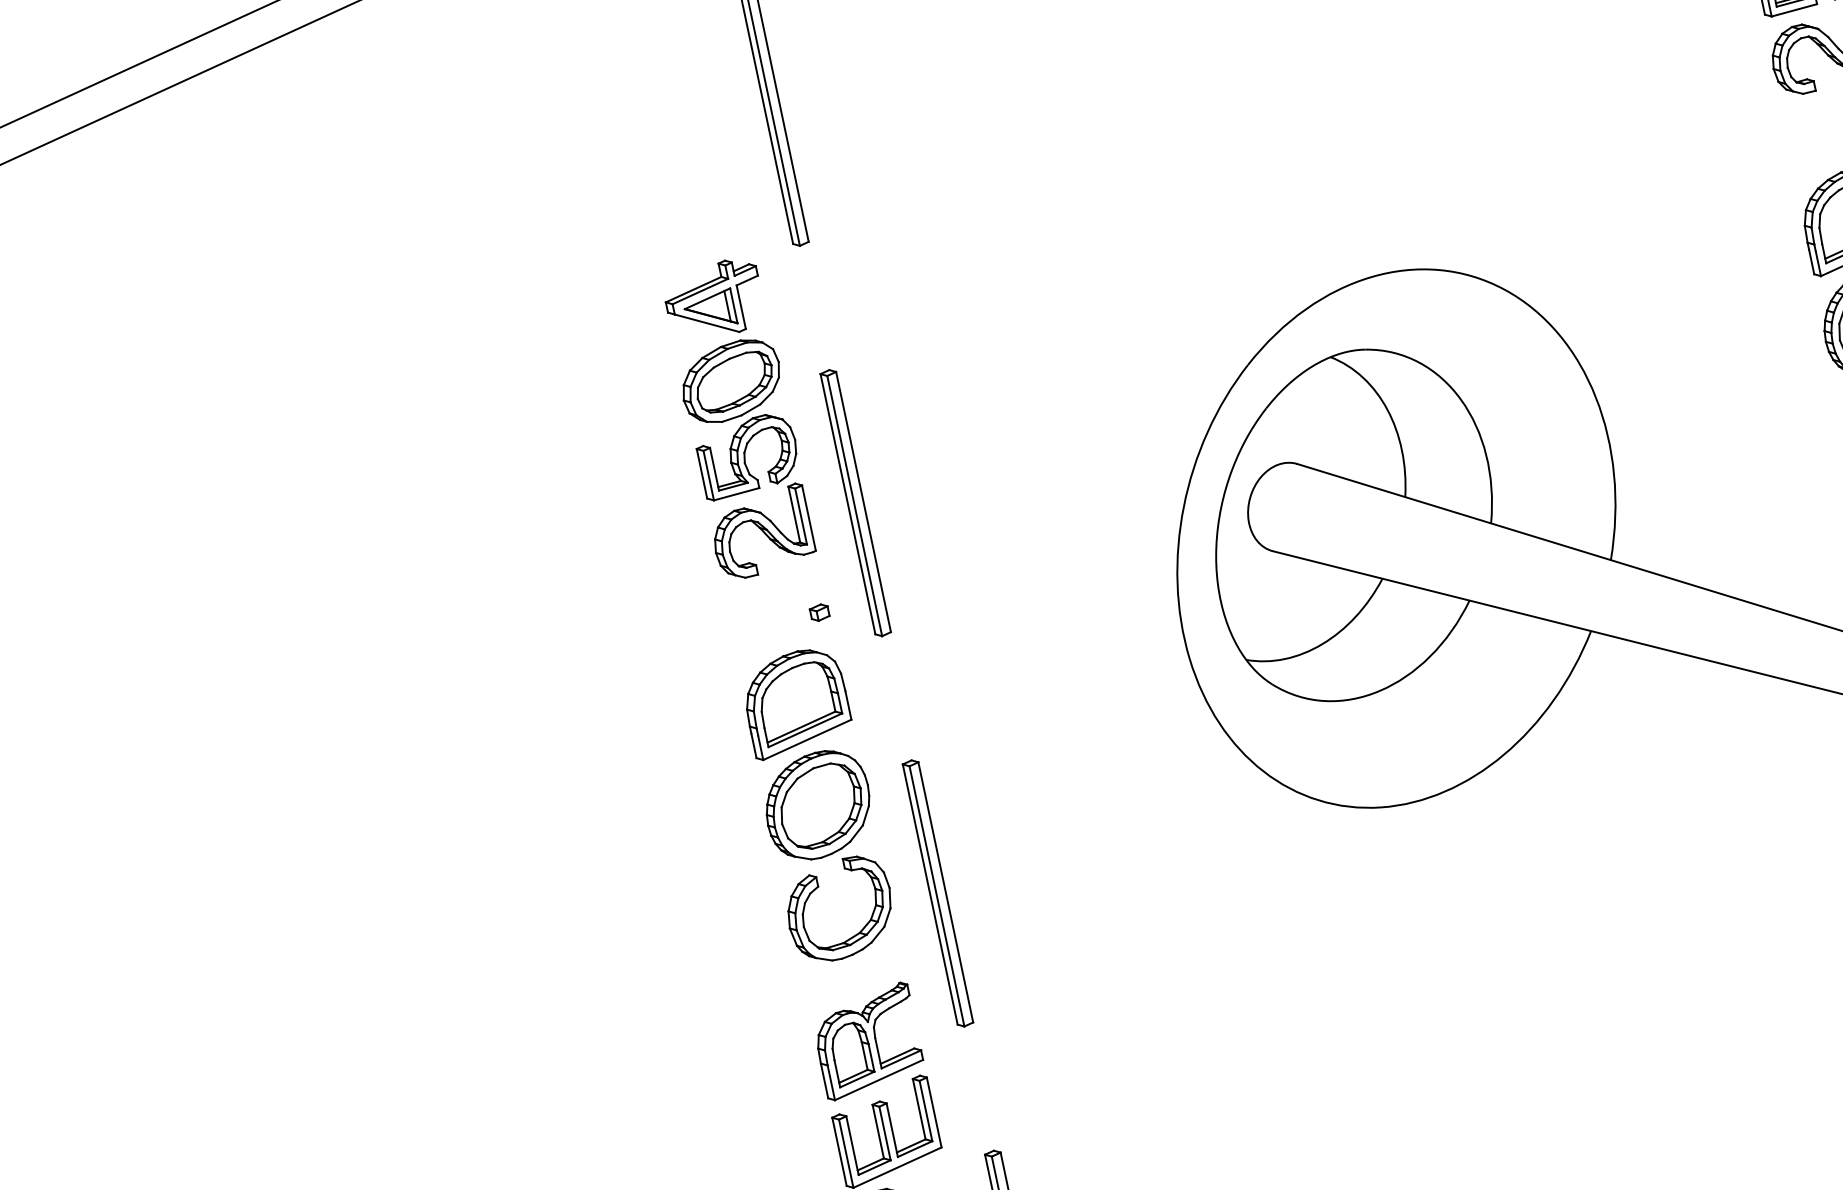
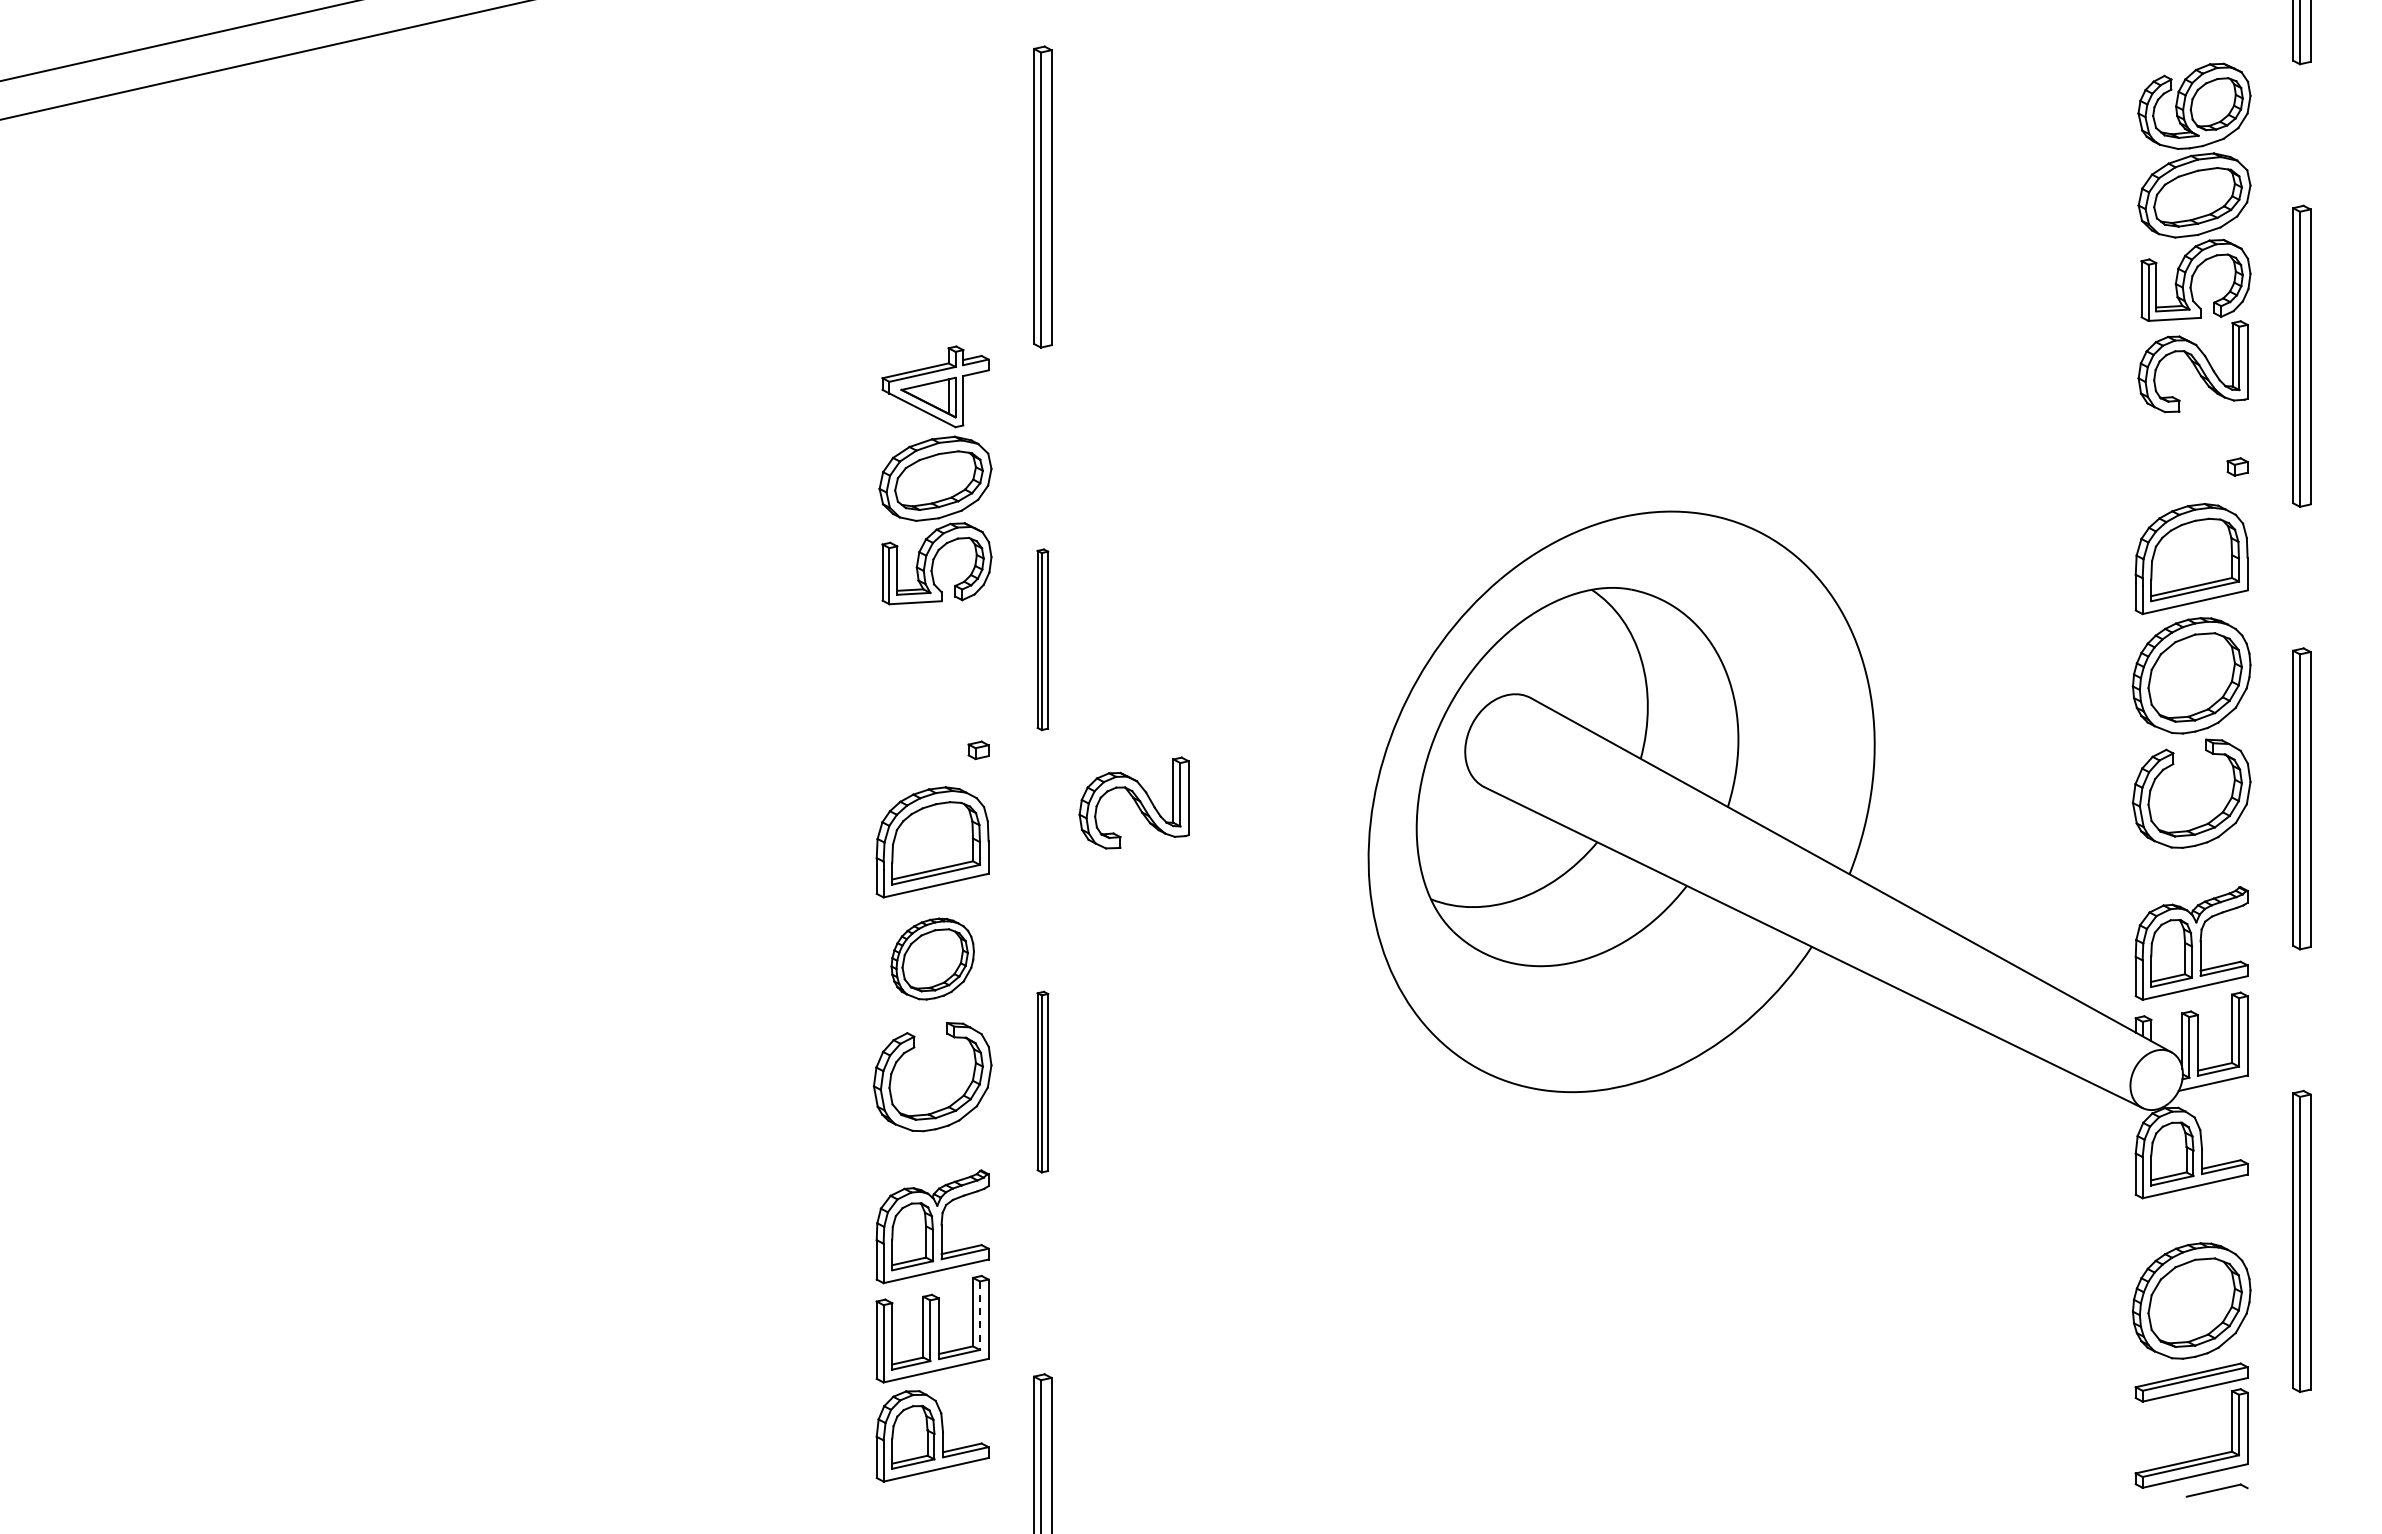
part: (855, 503) -> (1042, 639), size x0.6
part: (761, 532) -> (1133, 802), moved
part: (817, 804) -> (932, 958), size x0.7
part: (937, 892) -> (1042, 1081), size x0.6
line: (925, 1111) -> (979, 1316), solid -> dashed

